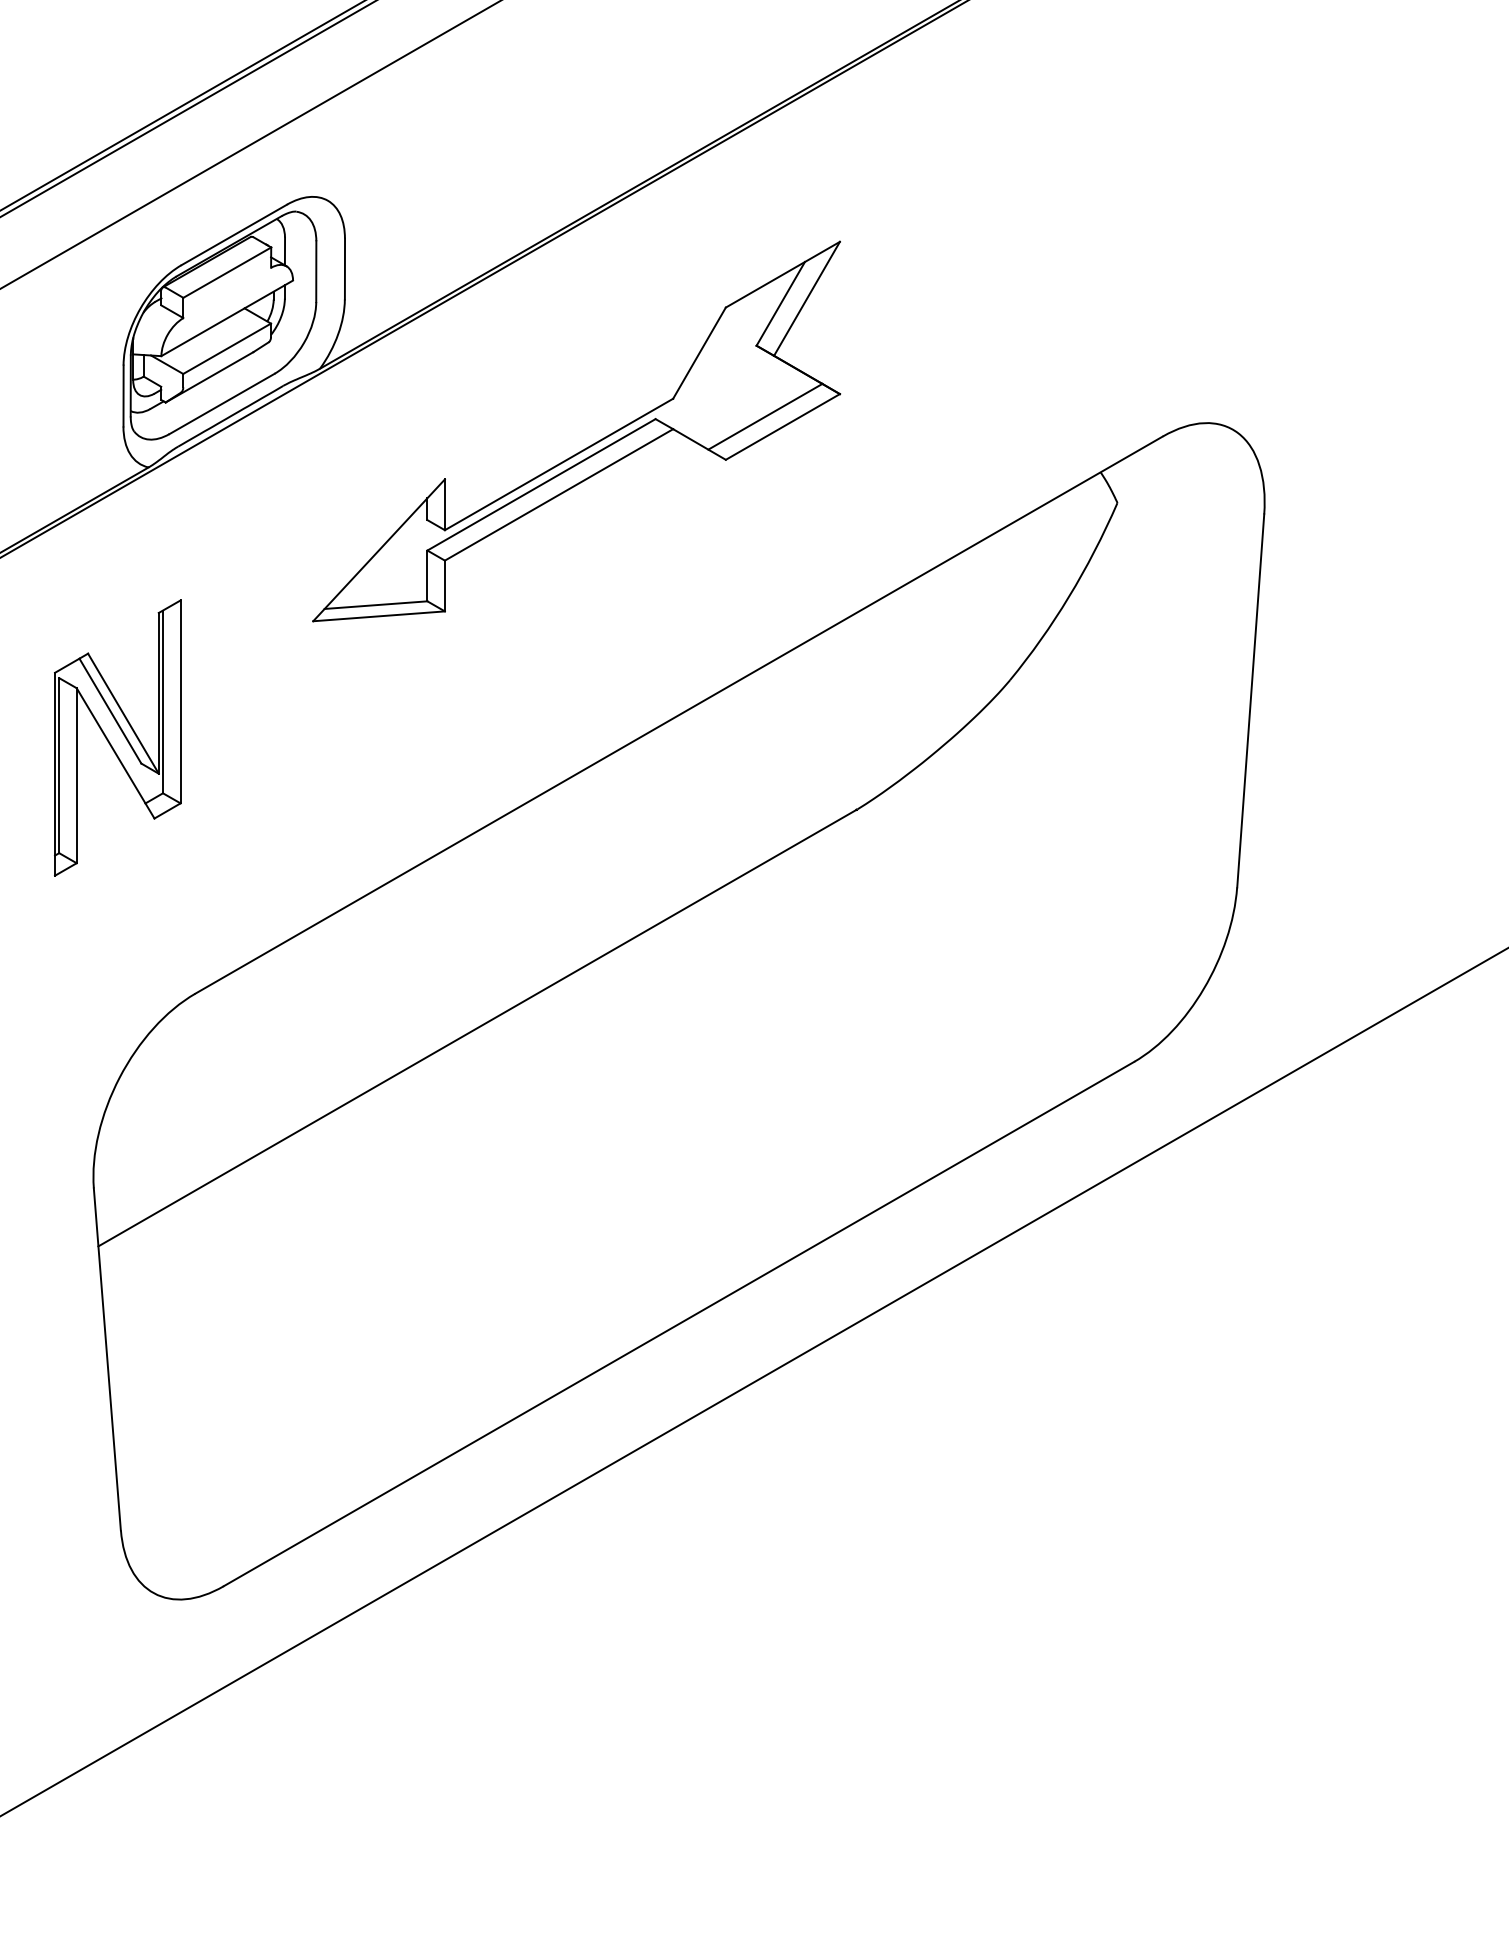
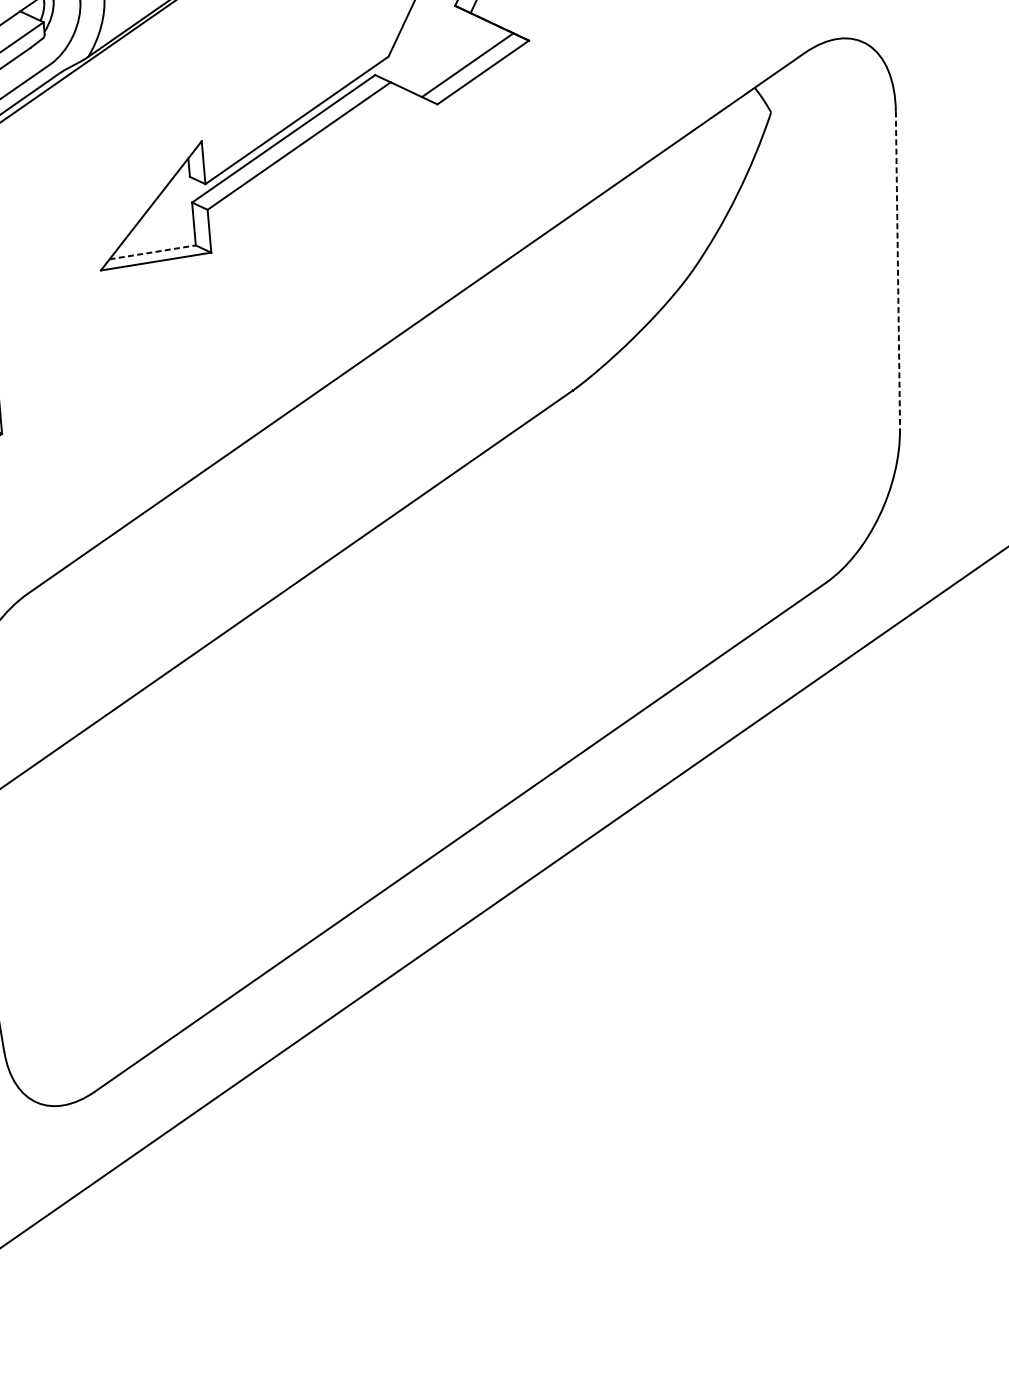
line: (376, 605) -> (153, 252), solid -> dashed
line: (1250, 701) -> (897, 270), solid -> dashed

